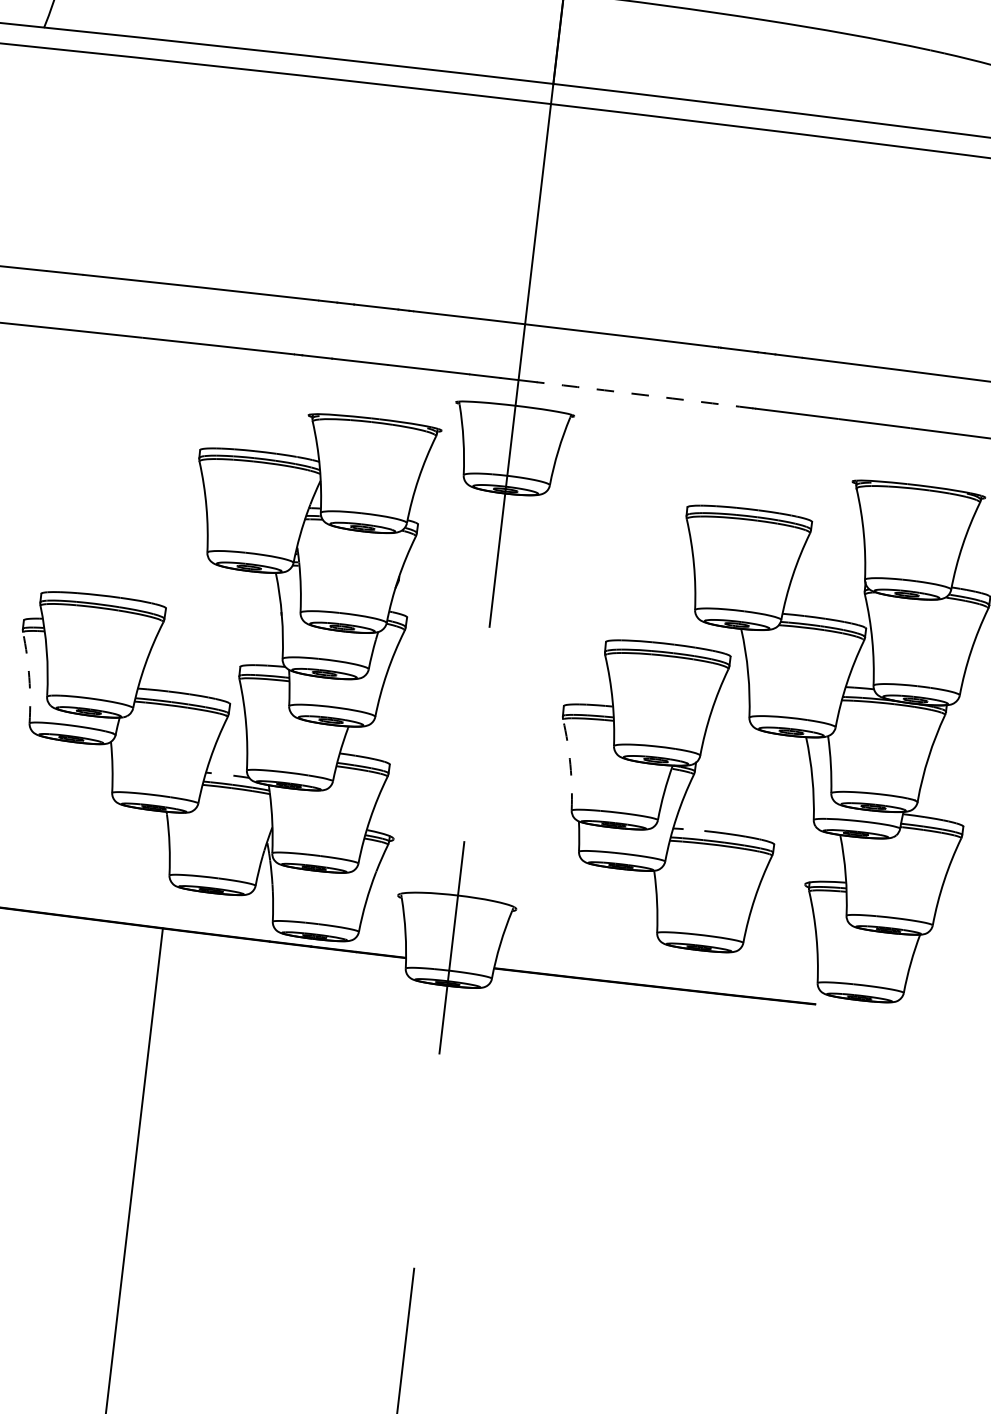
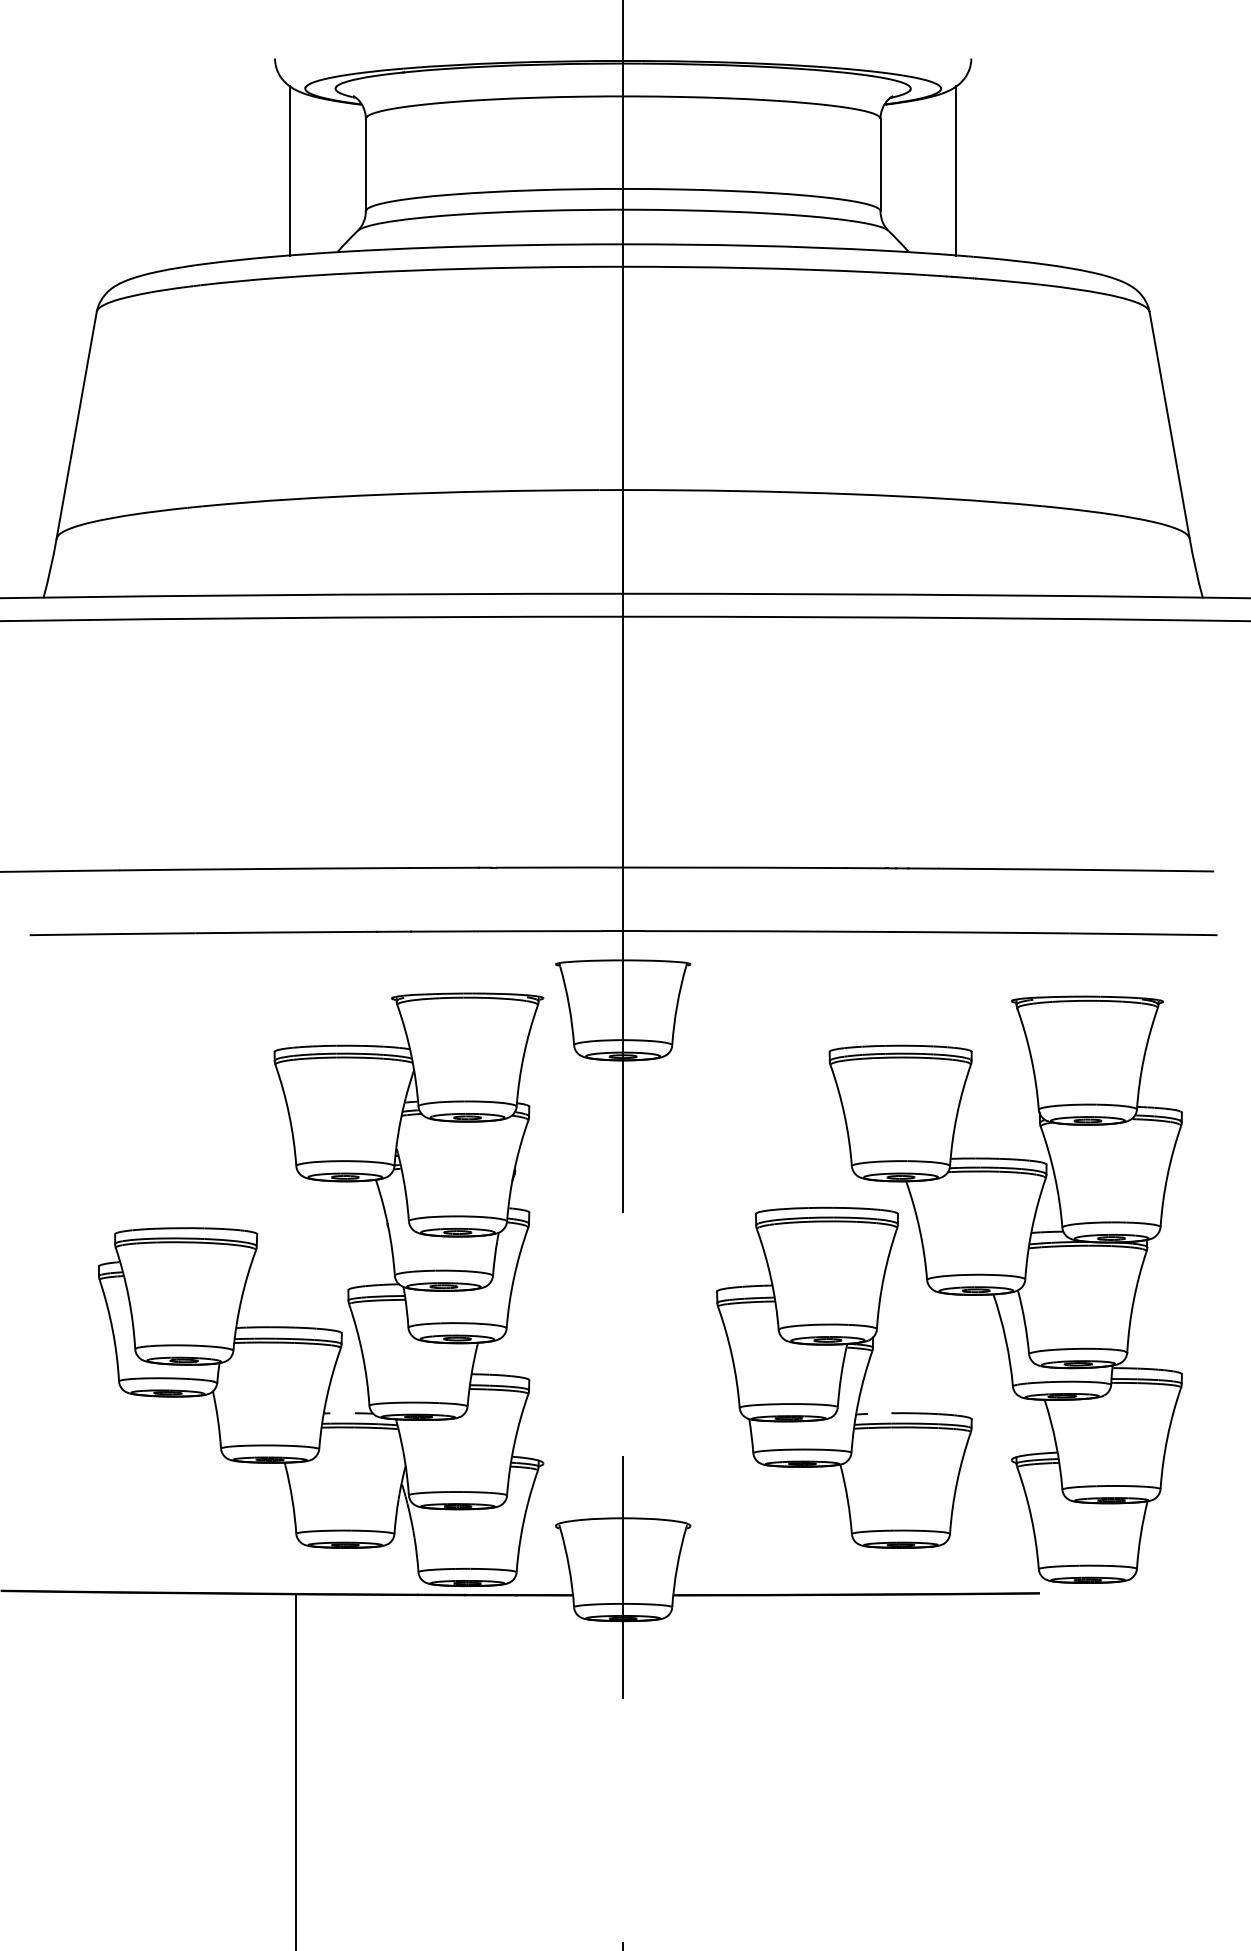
arc: (645, 395) -> (767, 931), dashed -> solid
arc: (29, 678) -> (112, 1330), dashed -> solid
arc: (570, 764) -> (732, 1356), dashed -> solid

